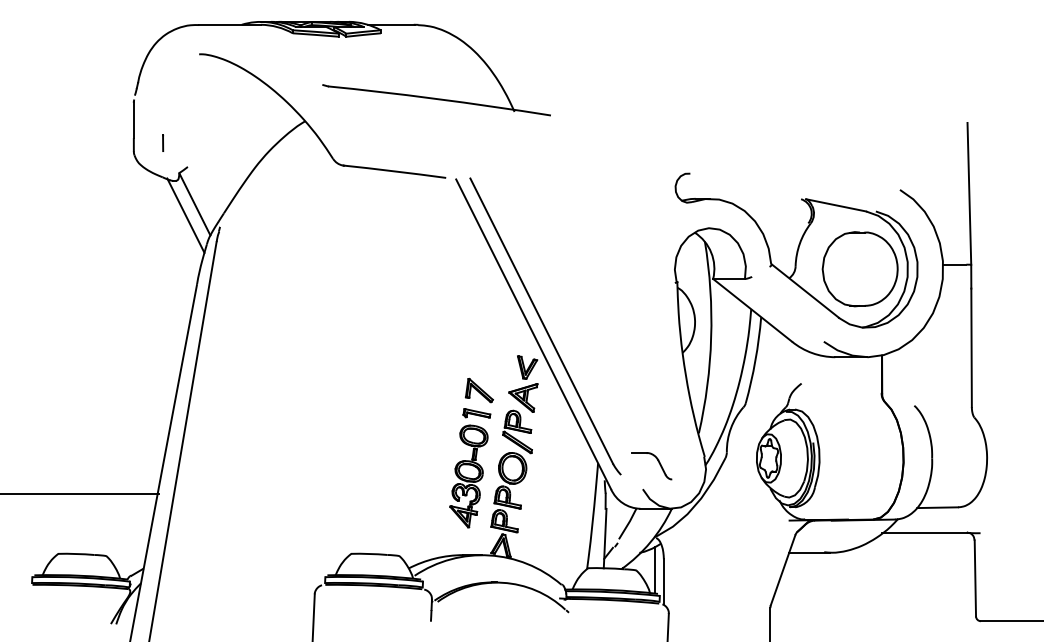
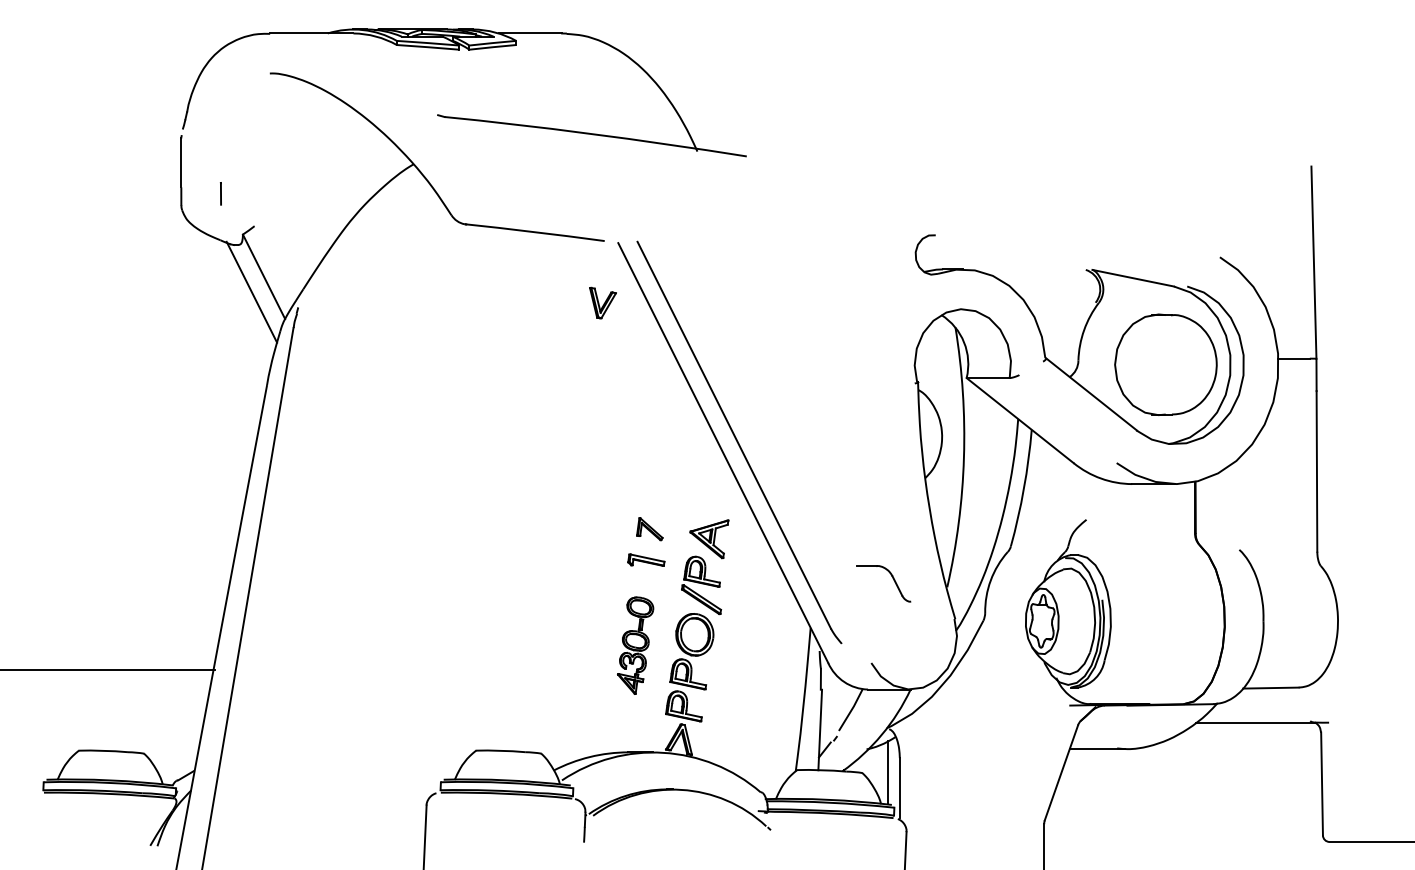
part: (527, 367) -> (602, 302), moved
part: (479, 389) -> (649, 528), size x0.7
part: (658, 462) -> (892, 578), moved
part: (468, 476) -> (635, 645), size x0.7

